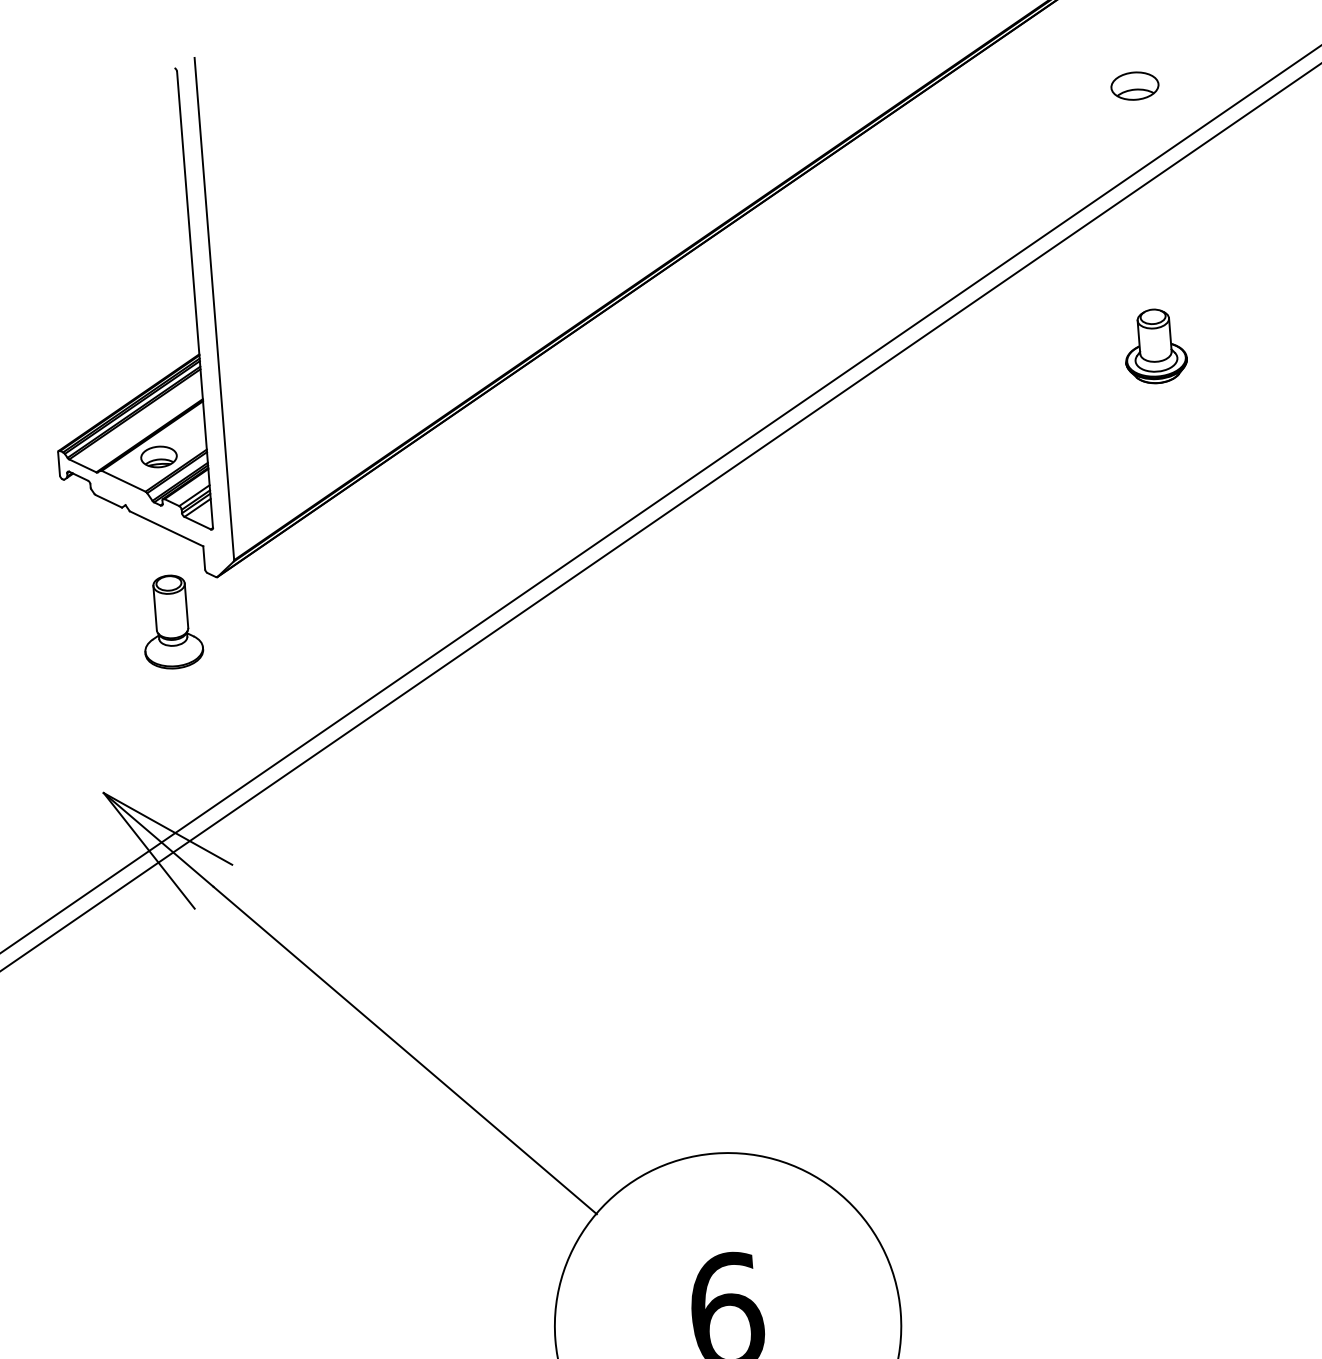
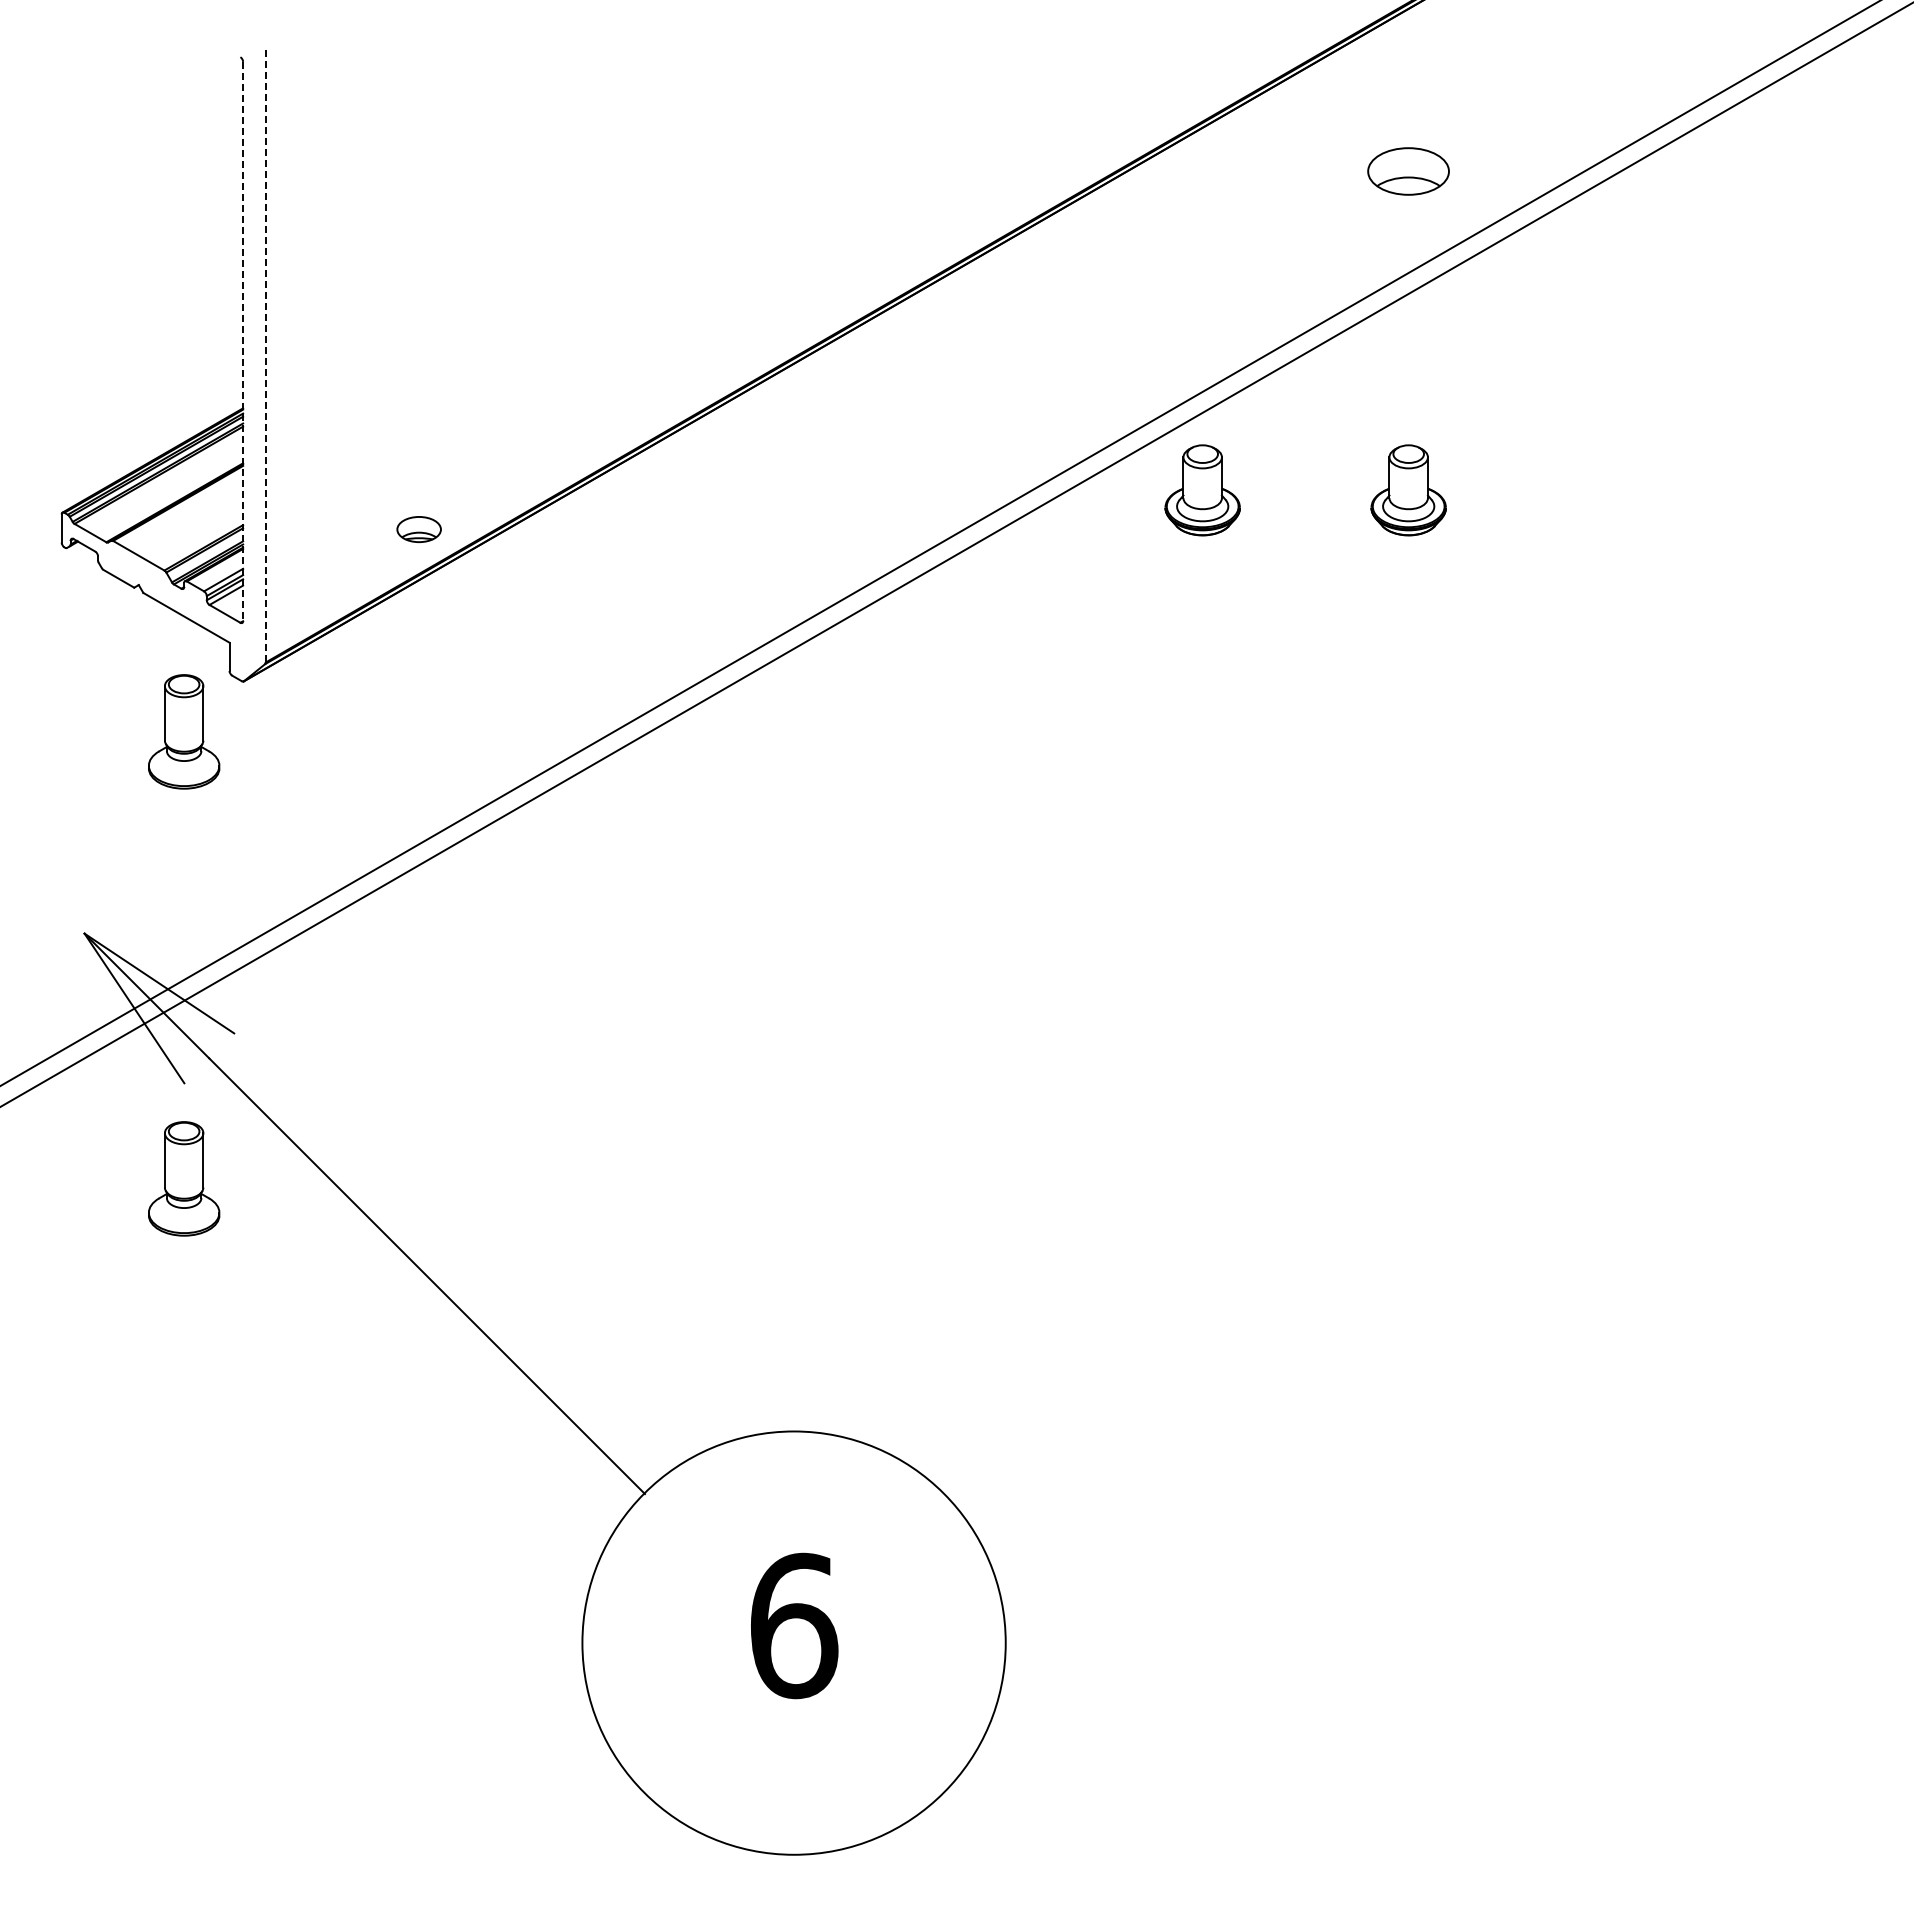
part: (1134, 85) -> (1408, 170), size x1.4
line: (195, 299) -> (243, 341), solid -> dashed
line: (214, 308) -> (265, 354), solid -> dashed
part: (987, 359) -> (1202, 490), added
part: (158, 456) -> (418, 529), moved
part: (200, 986) -> (184, 1178), added

